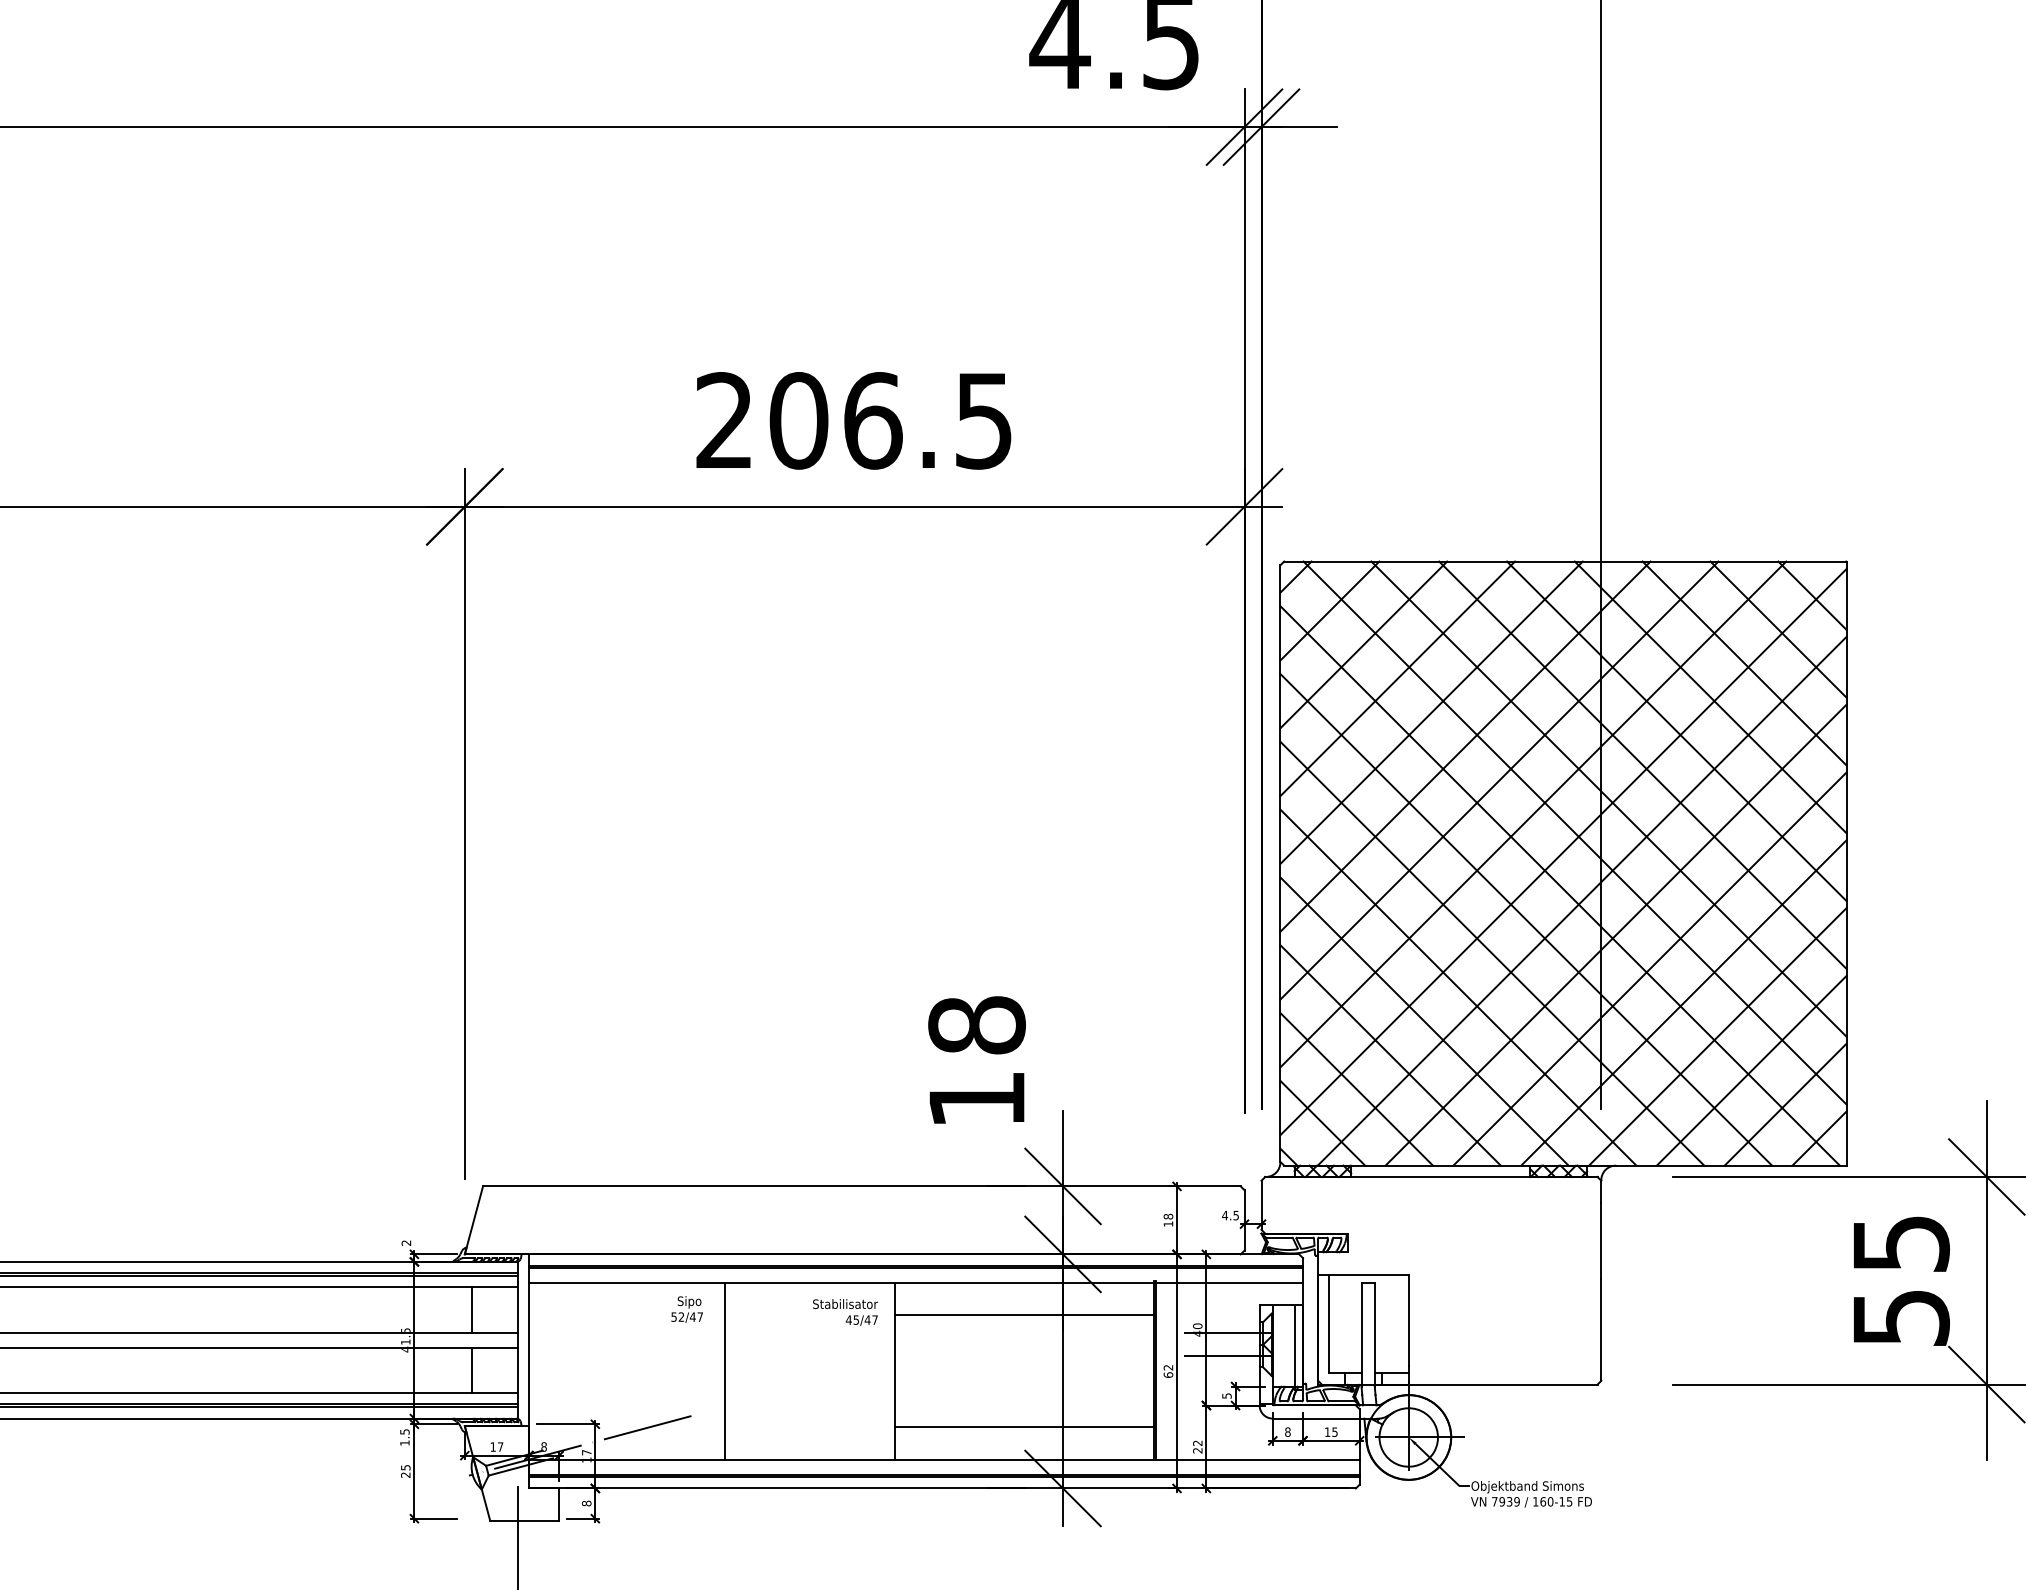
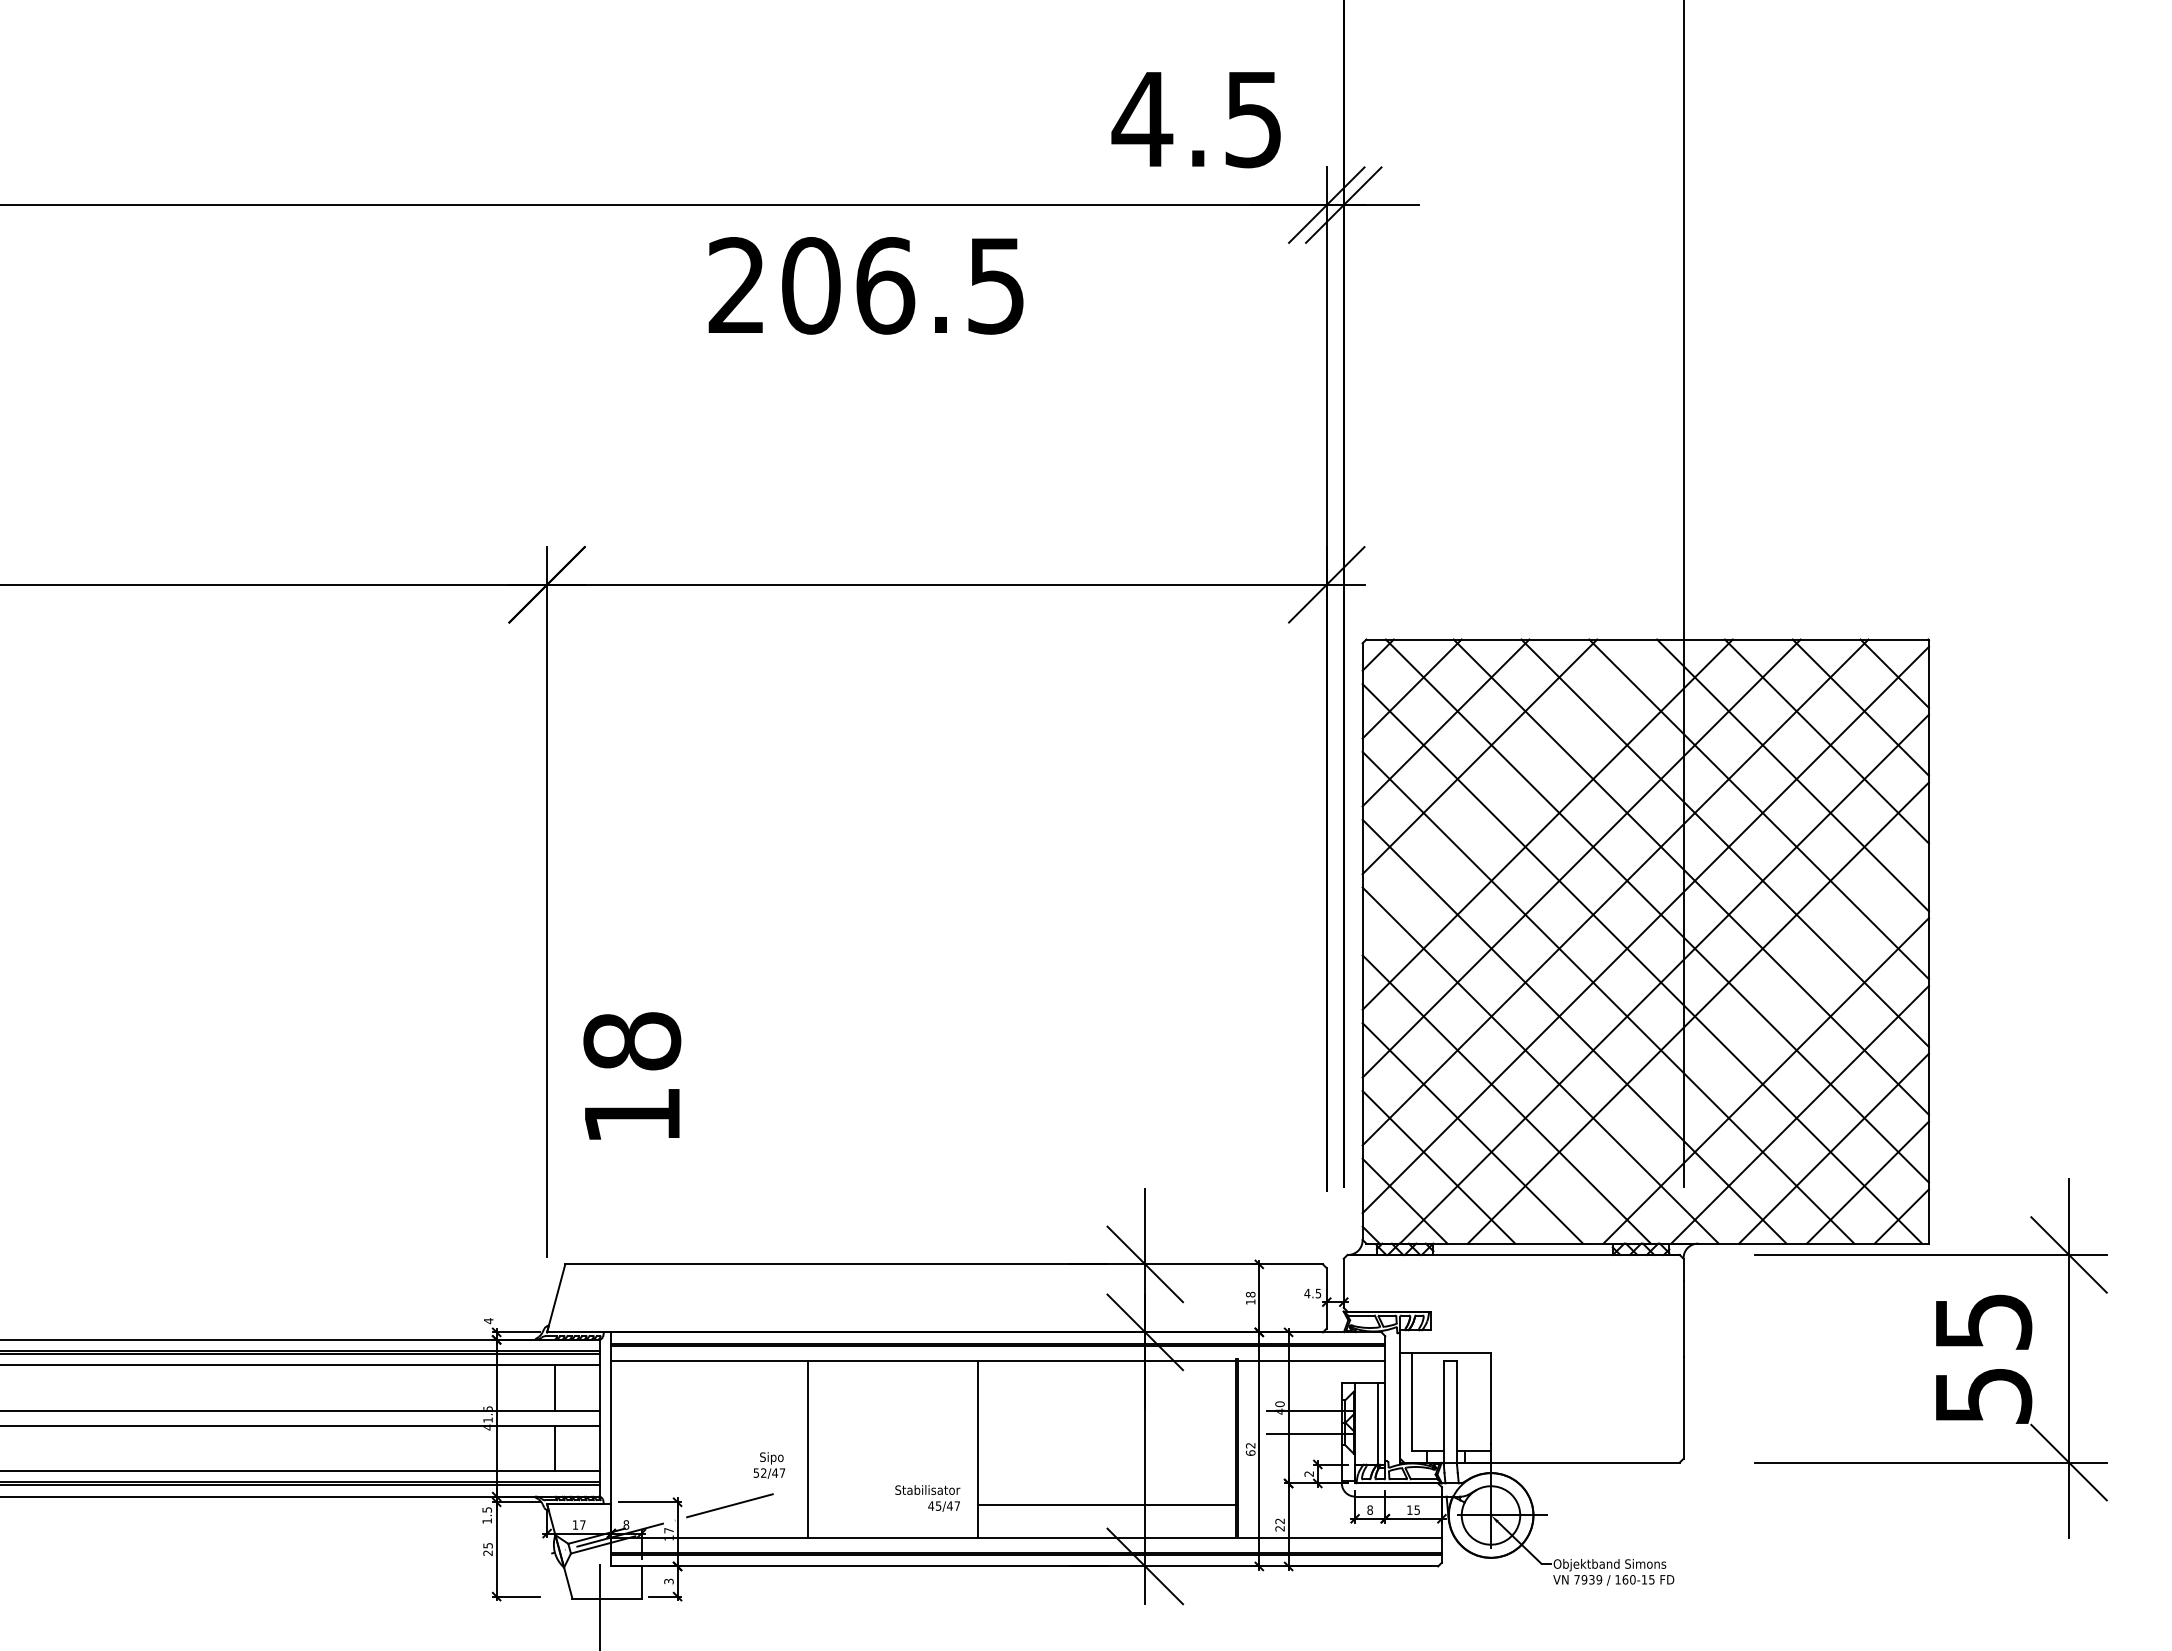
text: (853, 420) -> (865, 285), moved
line: (1431, 712) -> (1513, 790), removed
line: (1649, 968) -> (1731, 1046), removed
text: (977, 1059) -> (632, 1075), moved
text: (406, 1243) -> (488, 1321), 2 -> 4
text: (687, 1309) -> (769, 1465), moved
text: (845, 1312) -> (927, 1498), moved
line: (1024, 1314) -> (1106, 1392), removed
text: (1227, 1395) -> (1309, 1473), 5 -> 2
text: (586, 1503) -> (668, 1581), 8 -> 3

